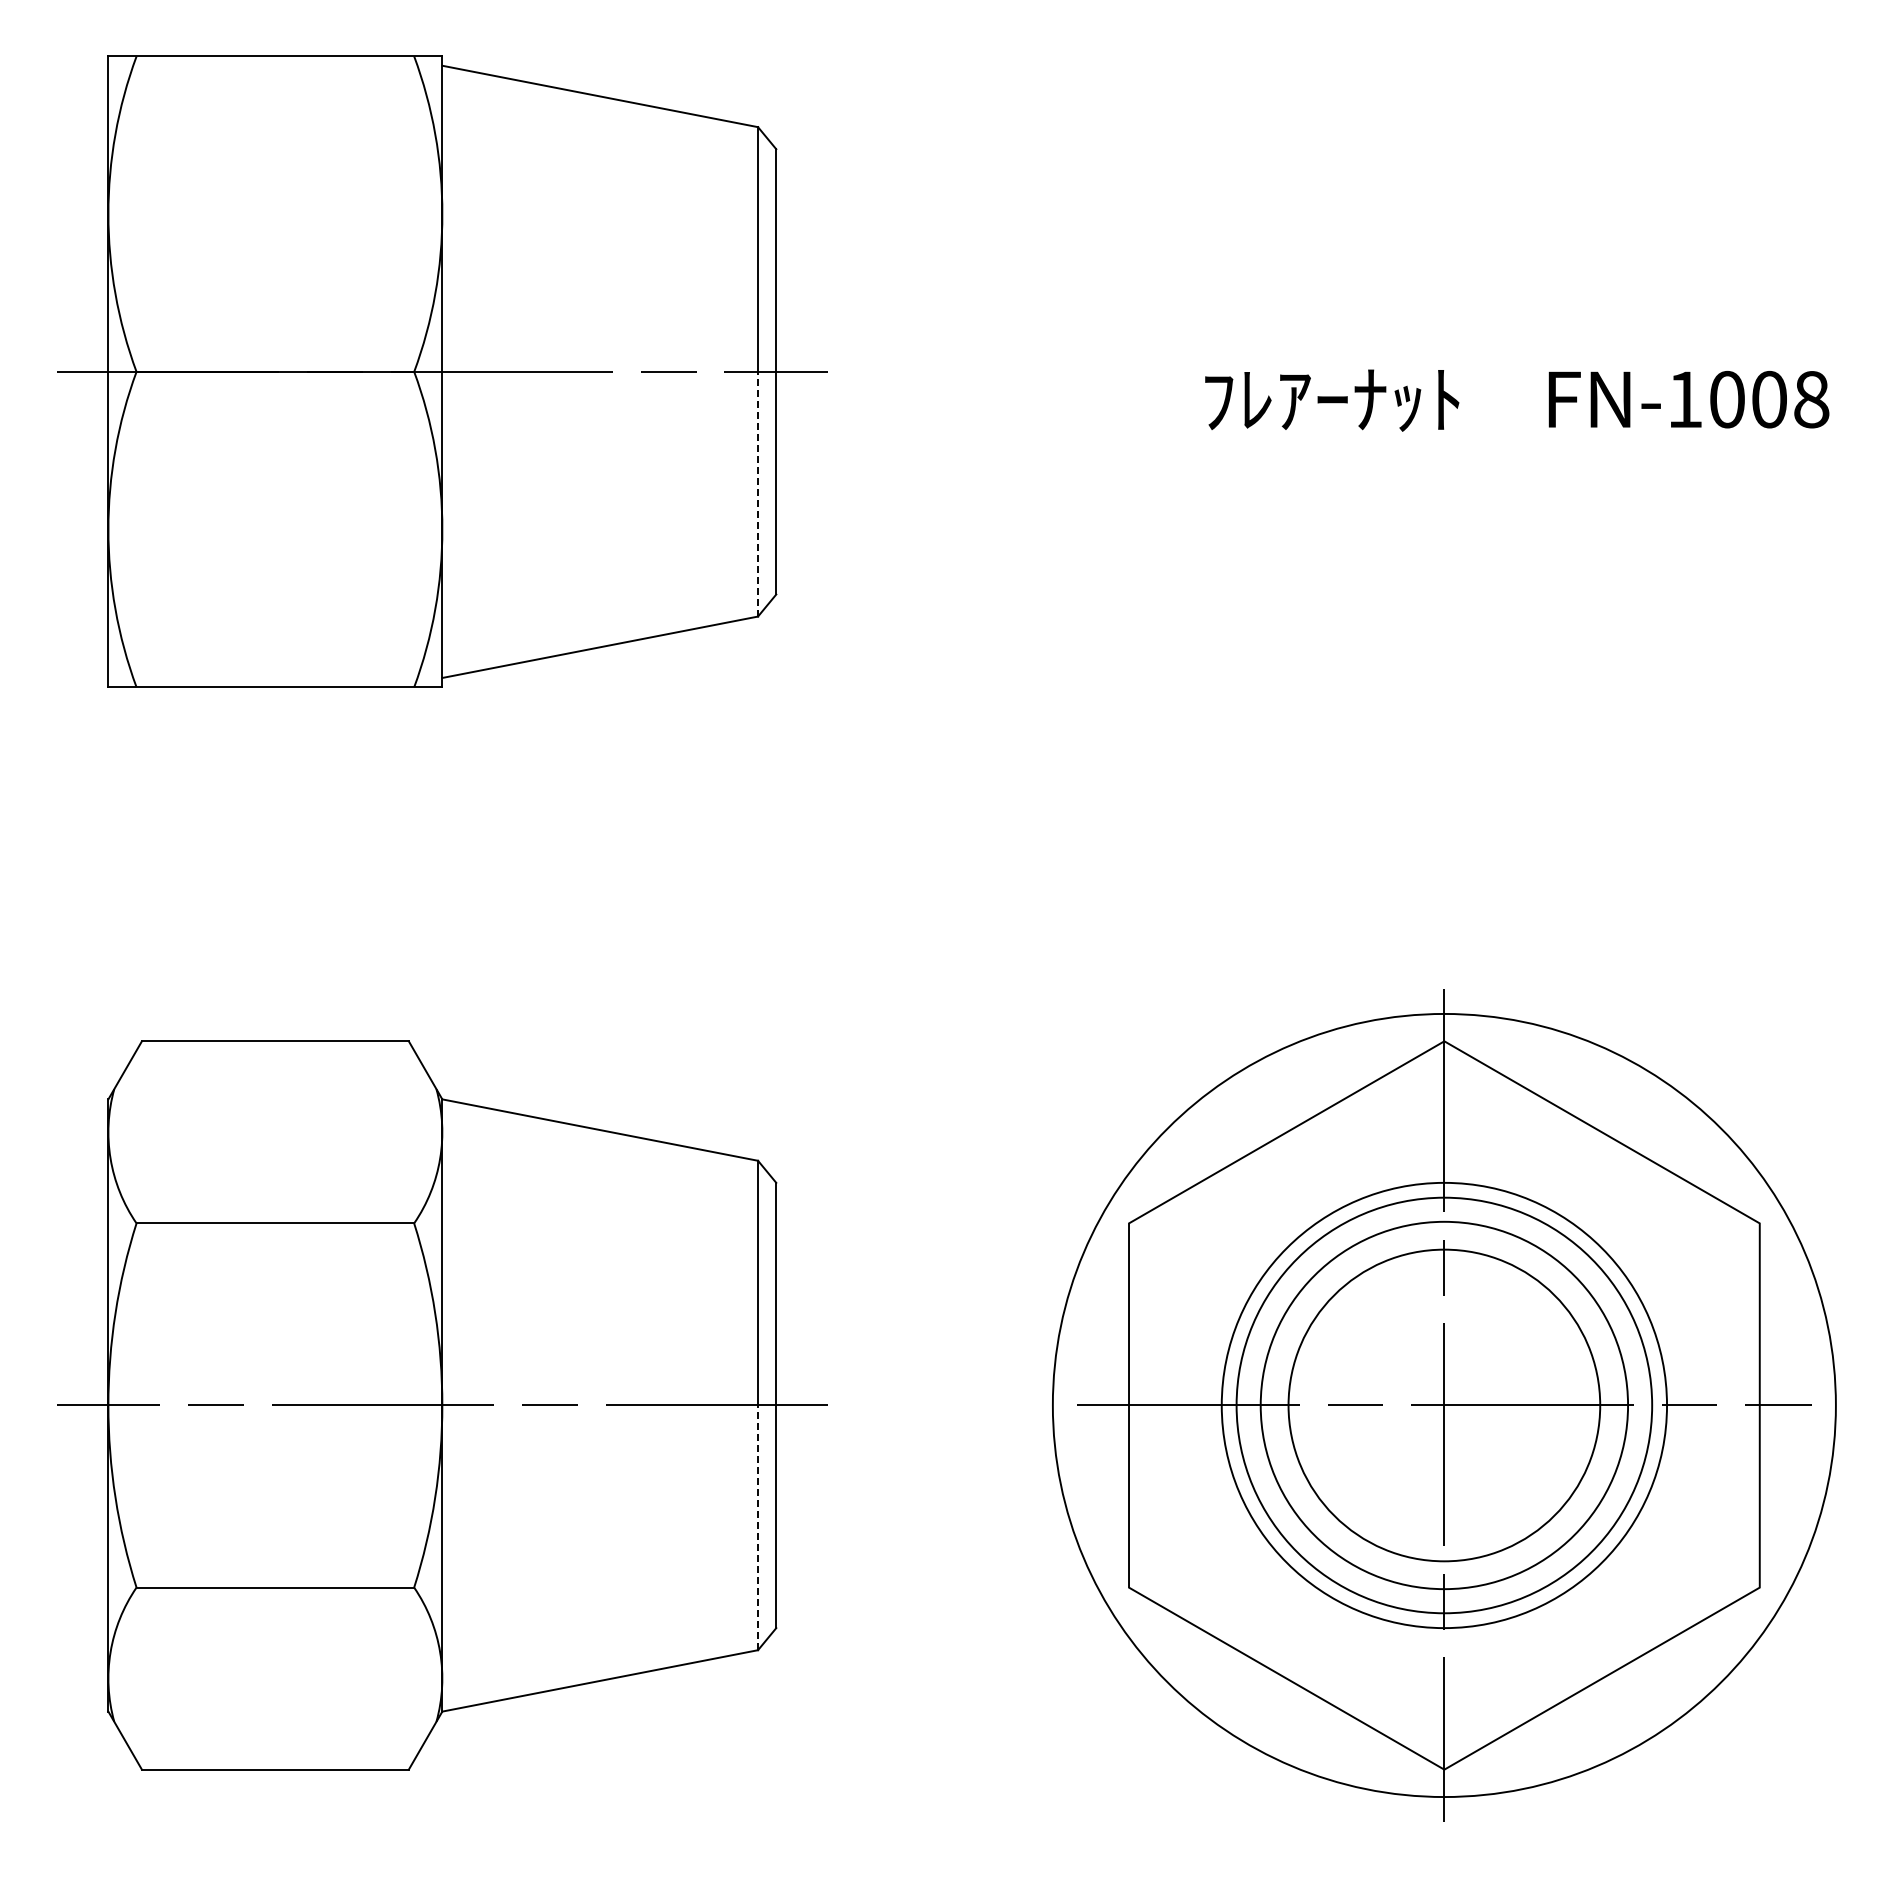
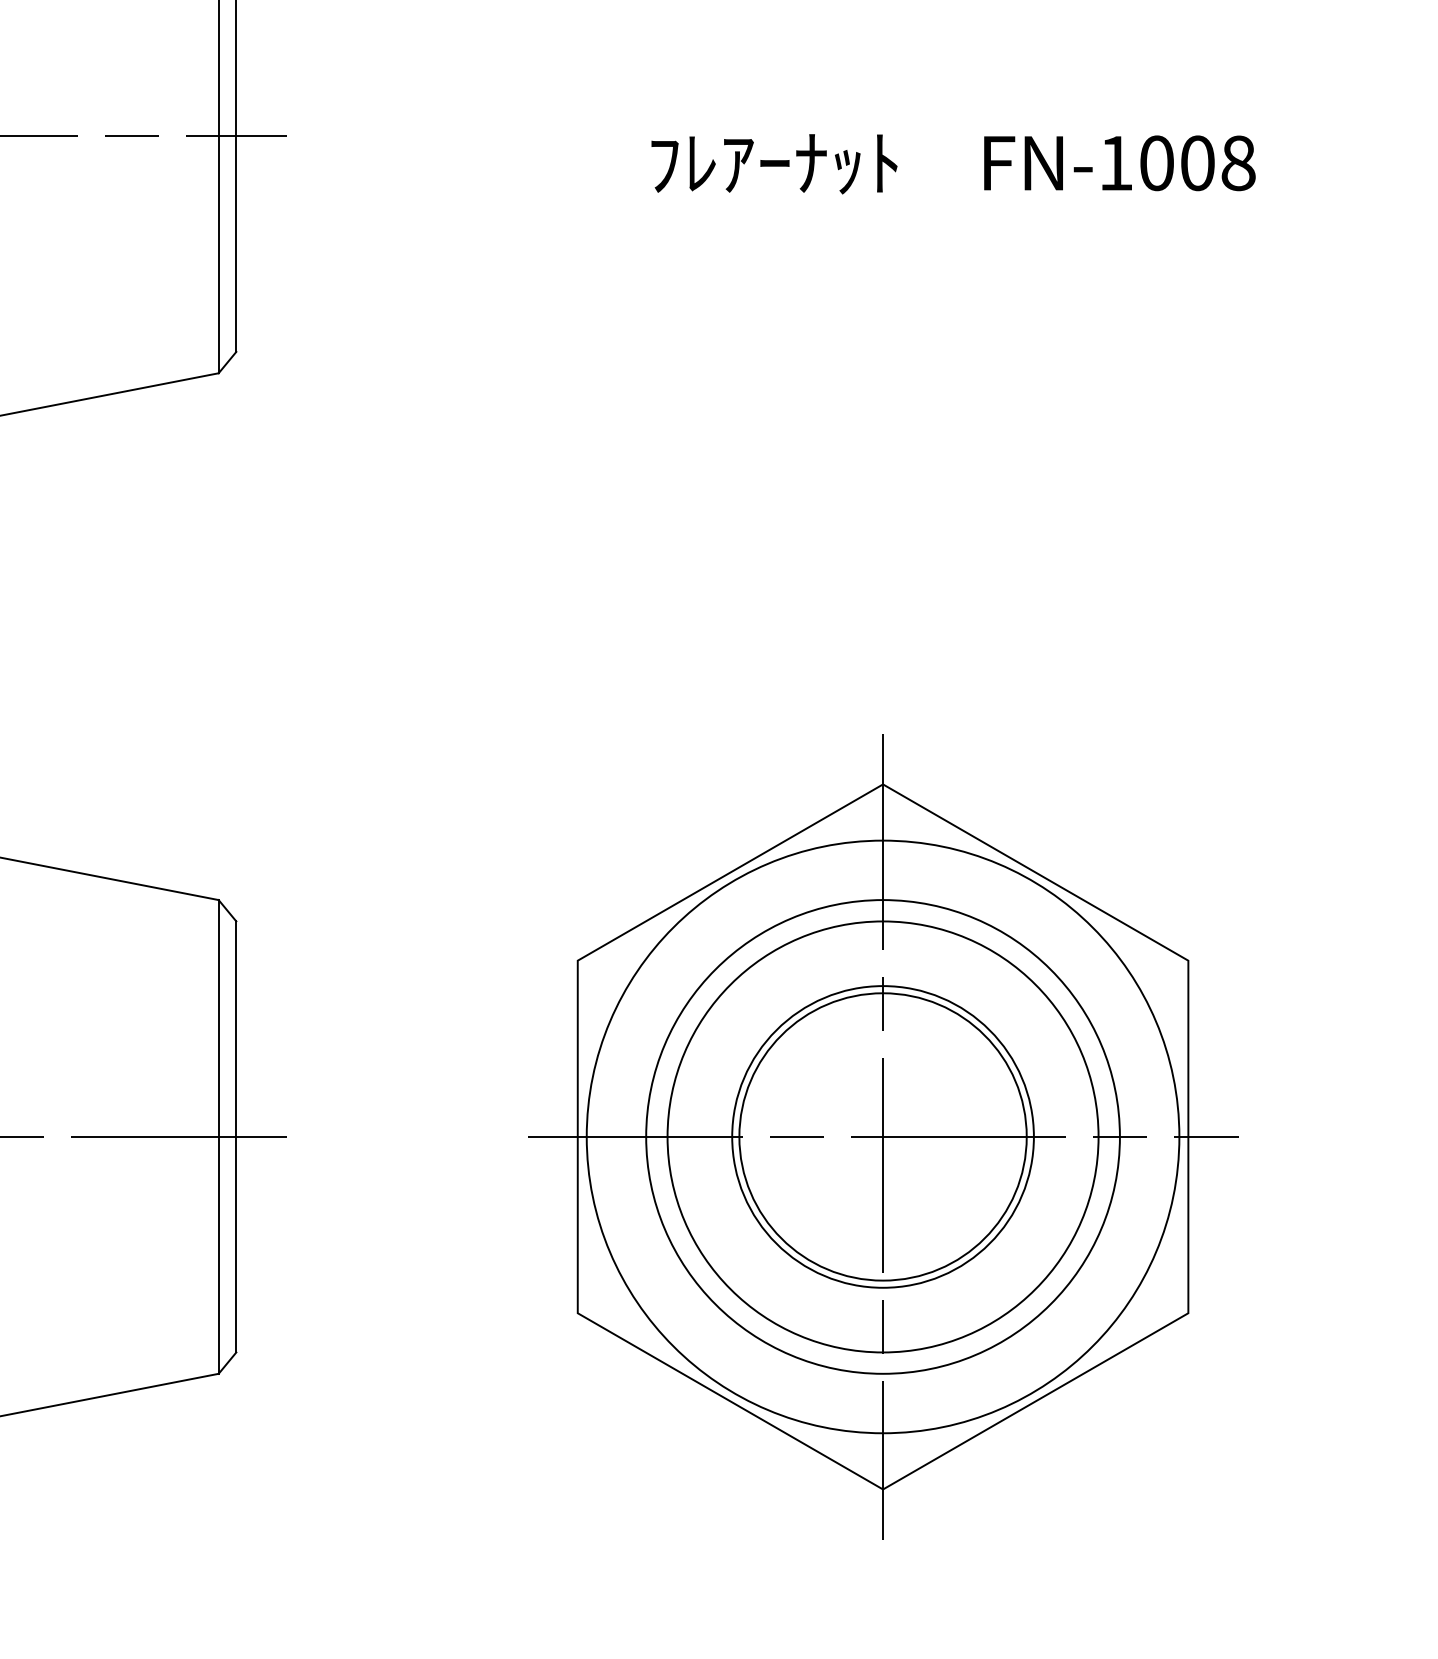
line: (758, 493) -> (219, 254), dashed -> solid
circle: (1443, 1405) -> (882, 1136), size x0.71
circle: (1444, 1405) -> (883, 1136), size x0.62
circle: (1444, 1405) -> (883, 1136), size x1.67
line: (758, 1527) -> (219, 1255), dashed -> solid

